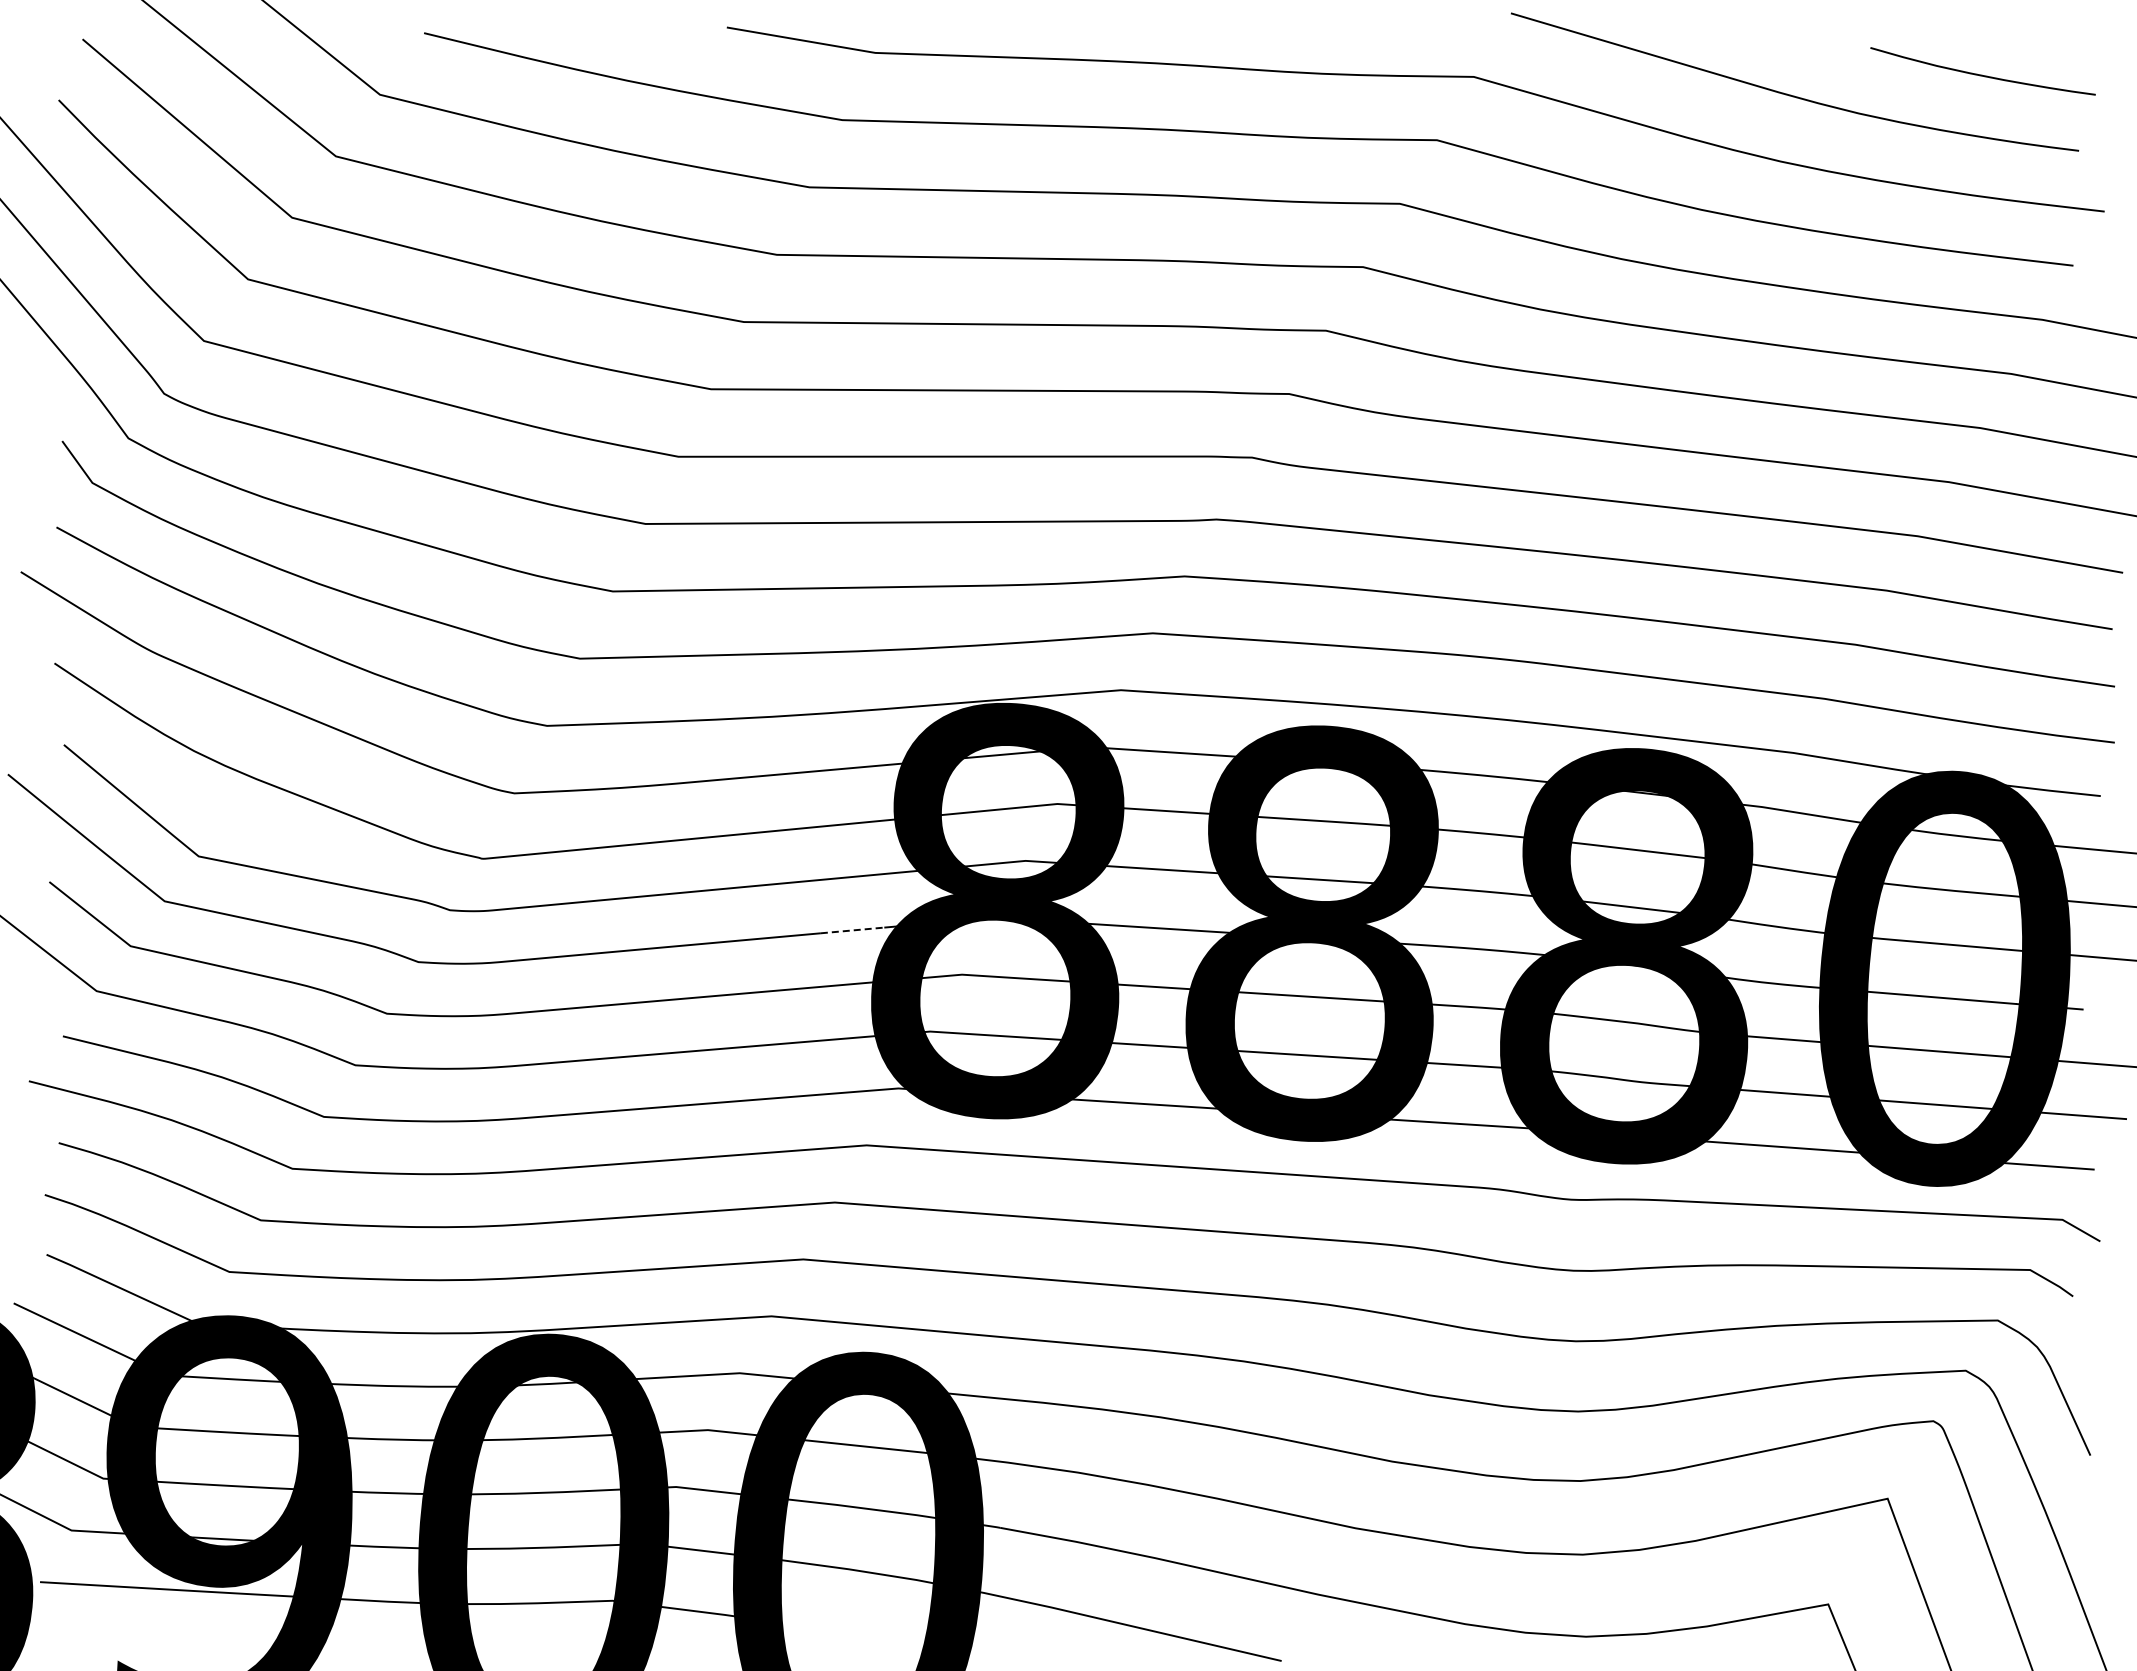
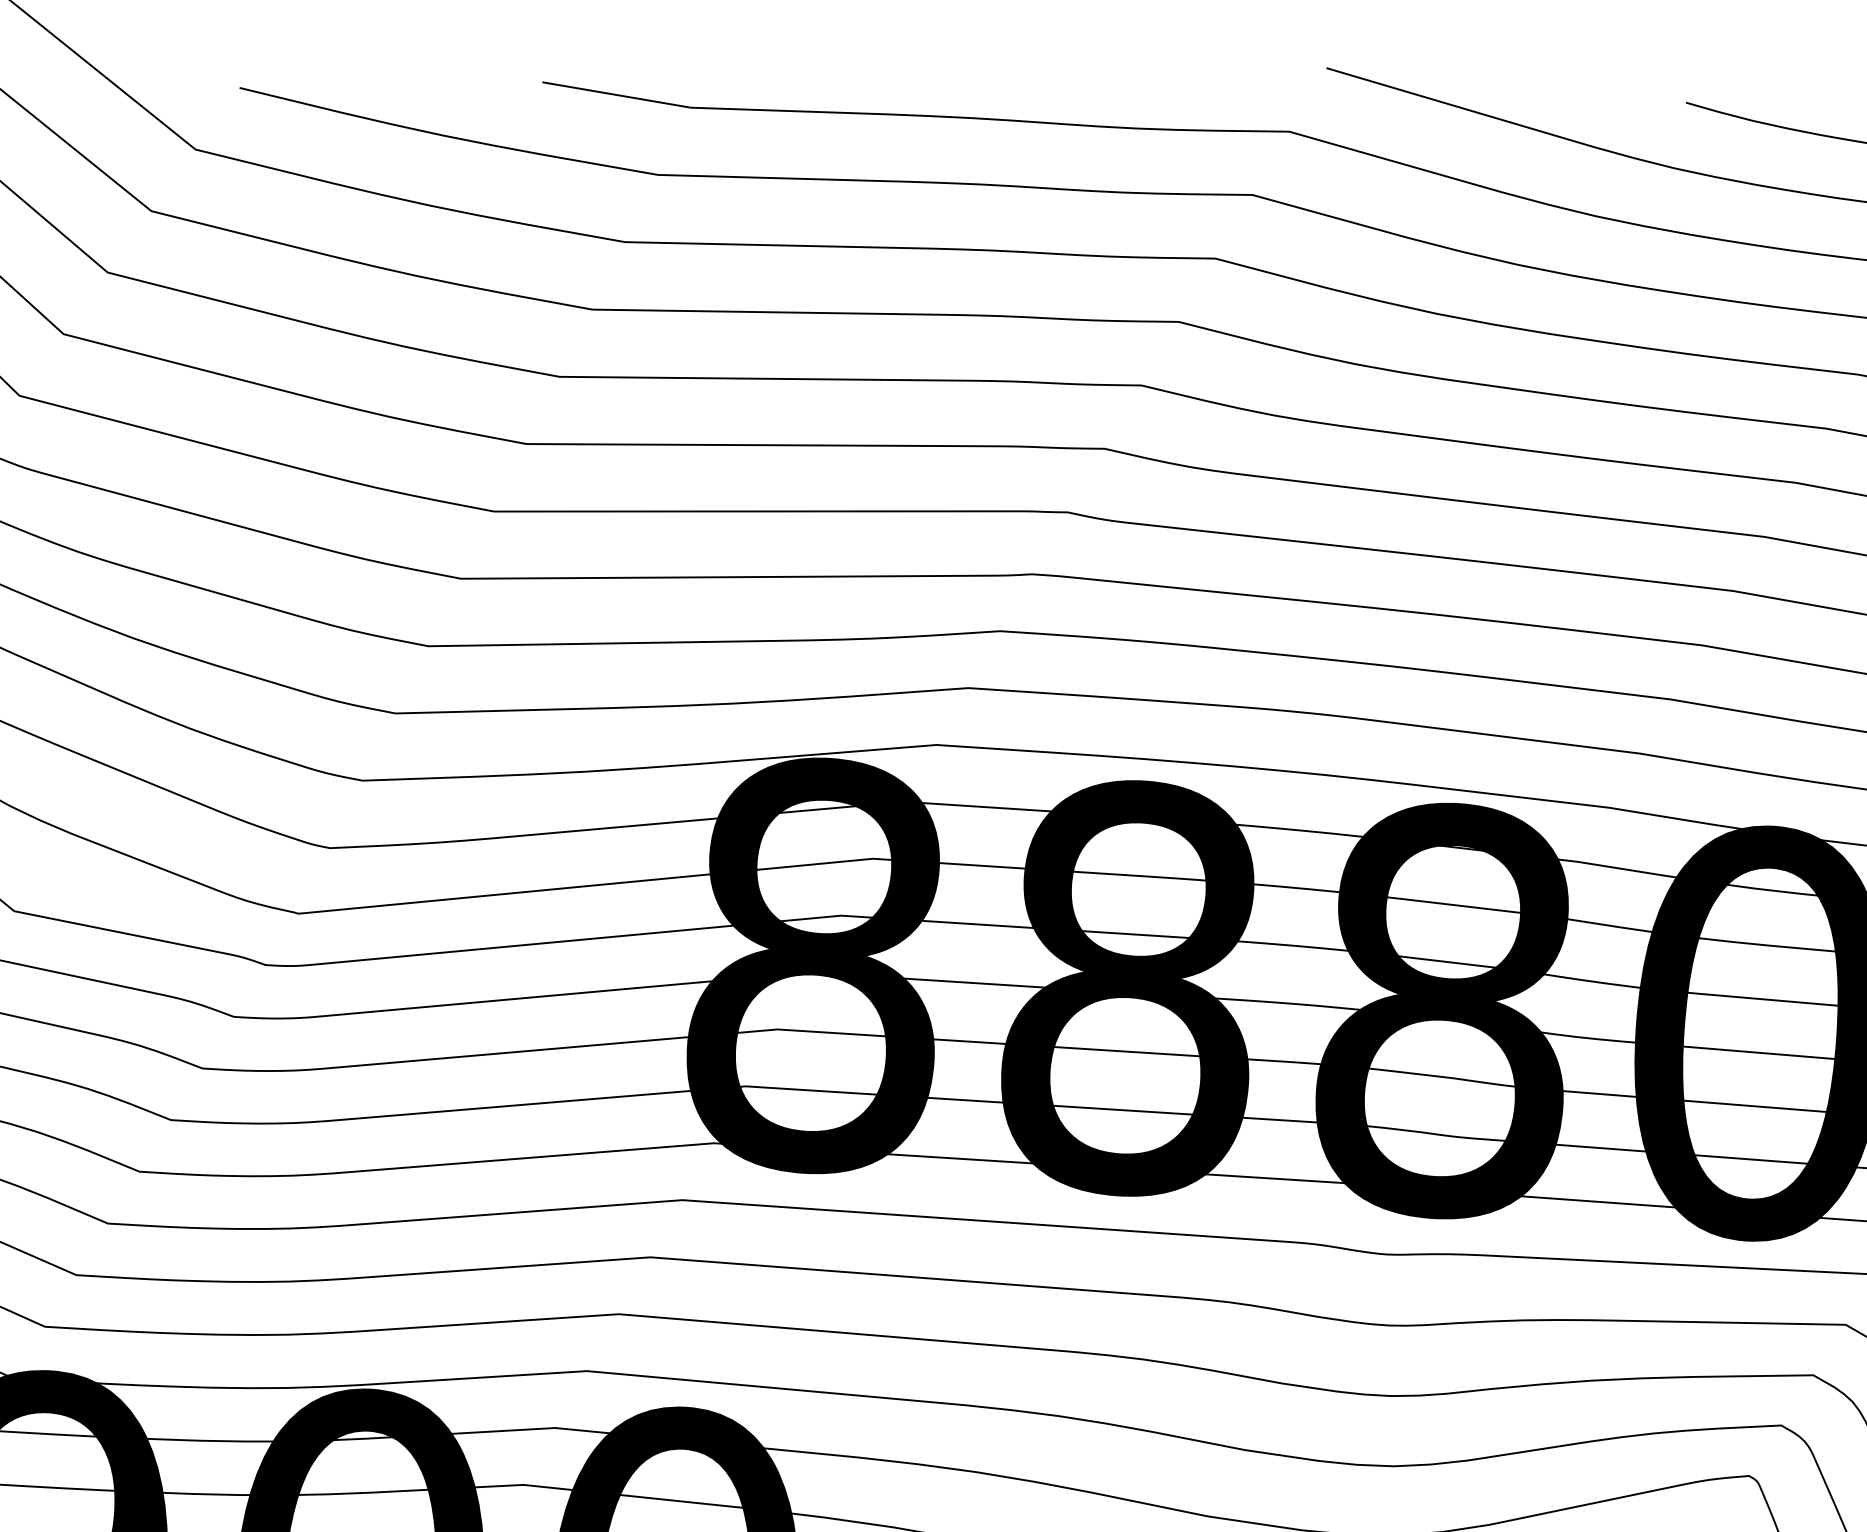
line: (852, 930) -> (668, 985), dashed -> solid

